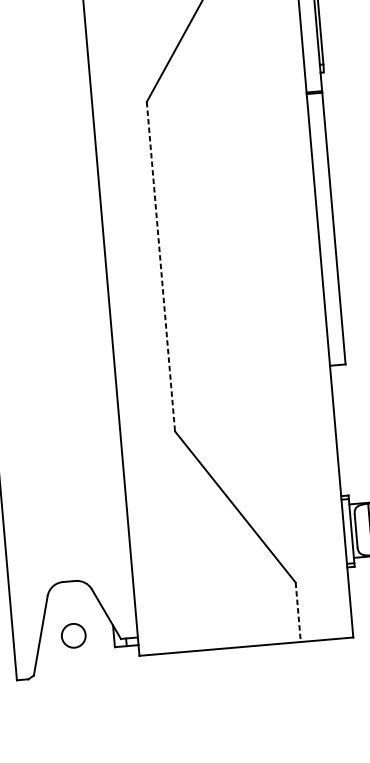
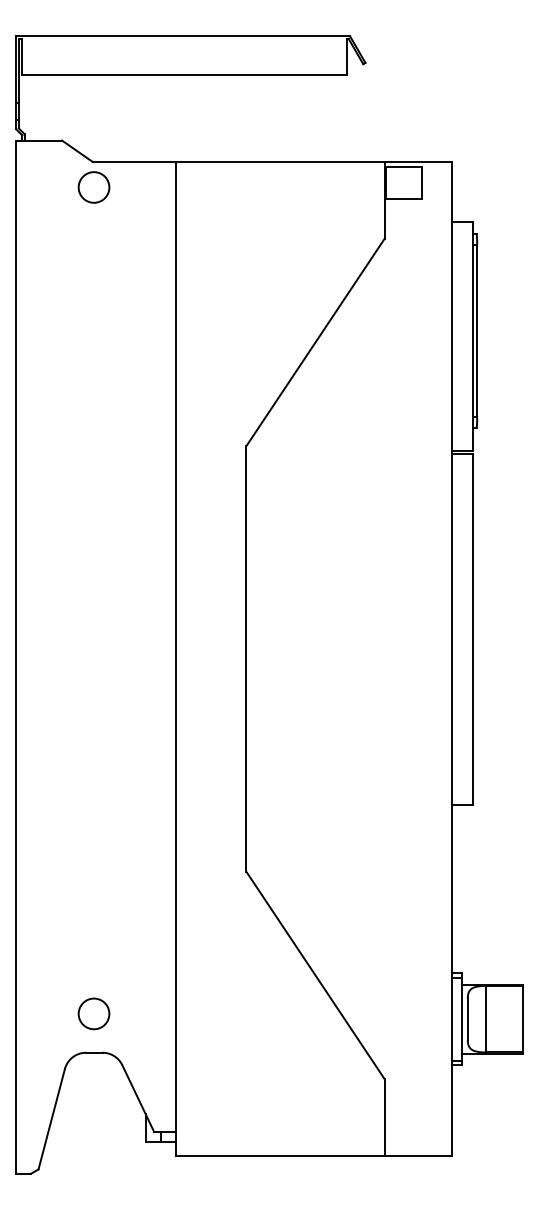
line: (160, 266) -> (246, 658), dashed -> solid
line: (298, 612) -> (384, 1117), dashed -> solid
circle: (73, 635) -> (93, 1013), moved

